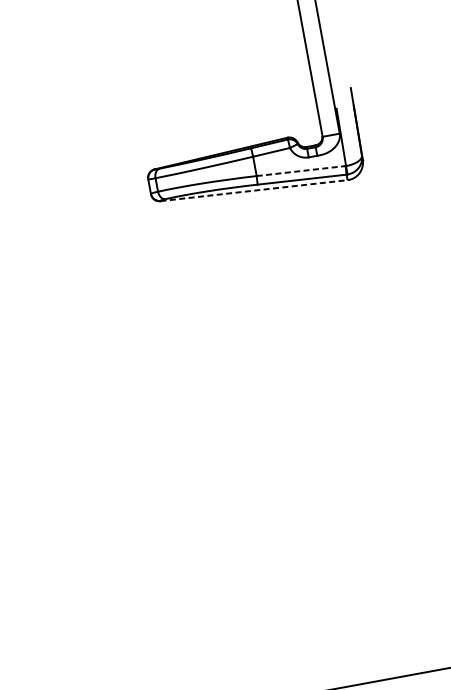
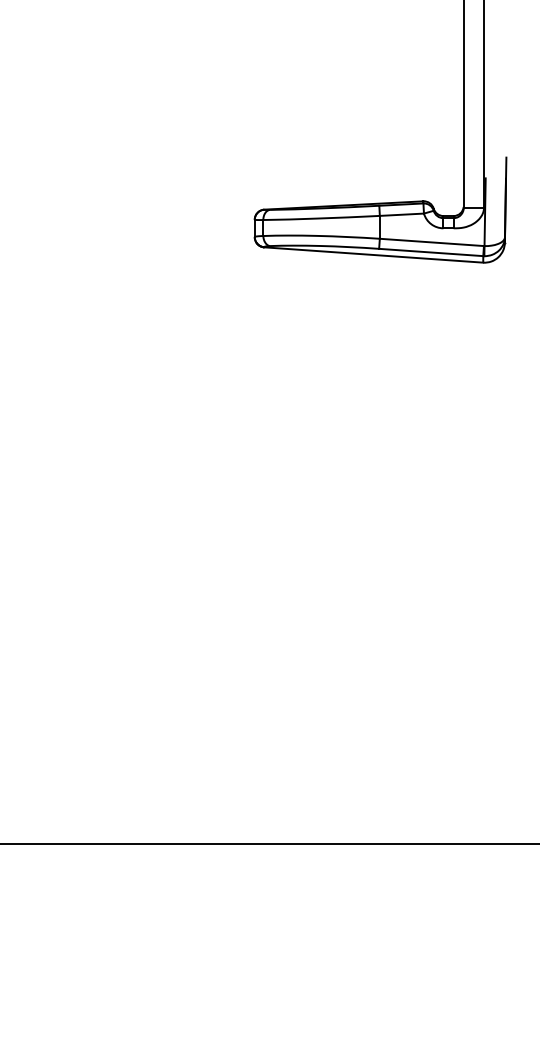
line: (301, 171) -> (432, 242), dashed -> solid
line: (253, 191) -> (373, 255), dashed -> solid

